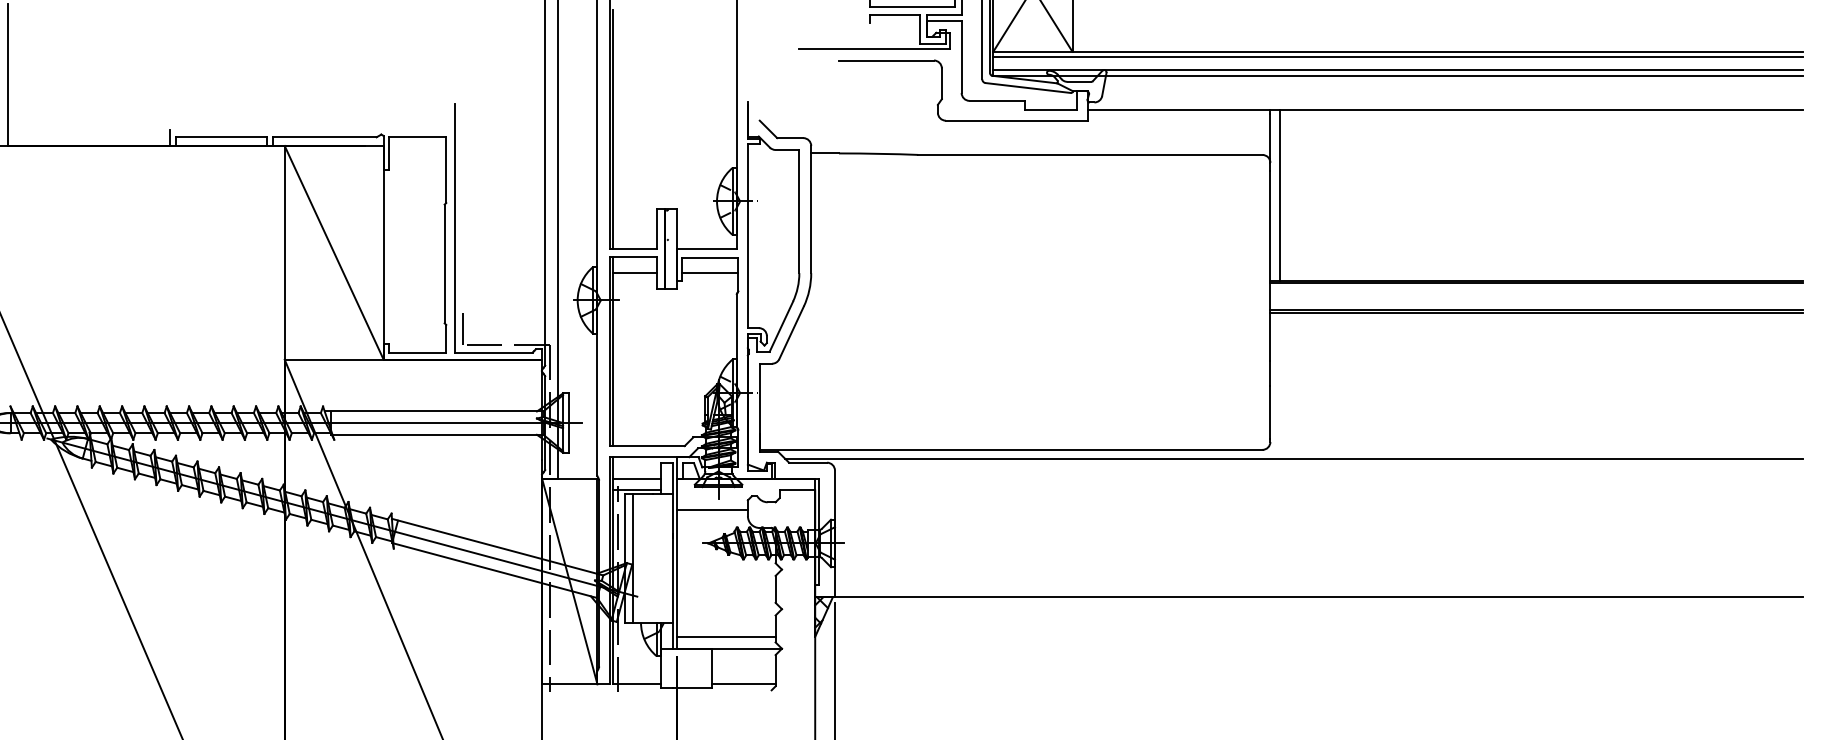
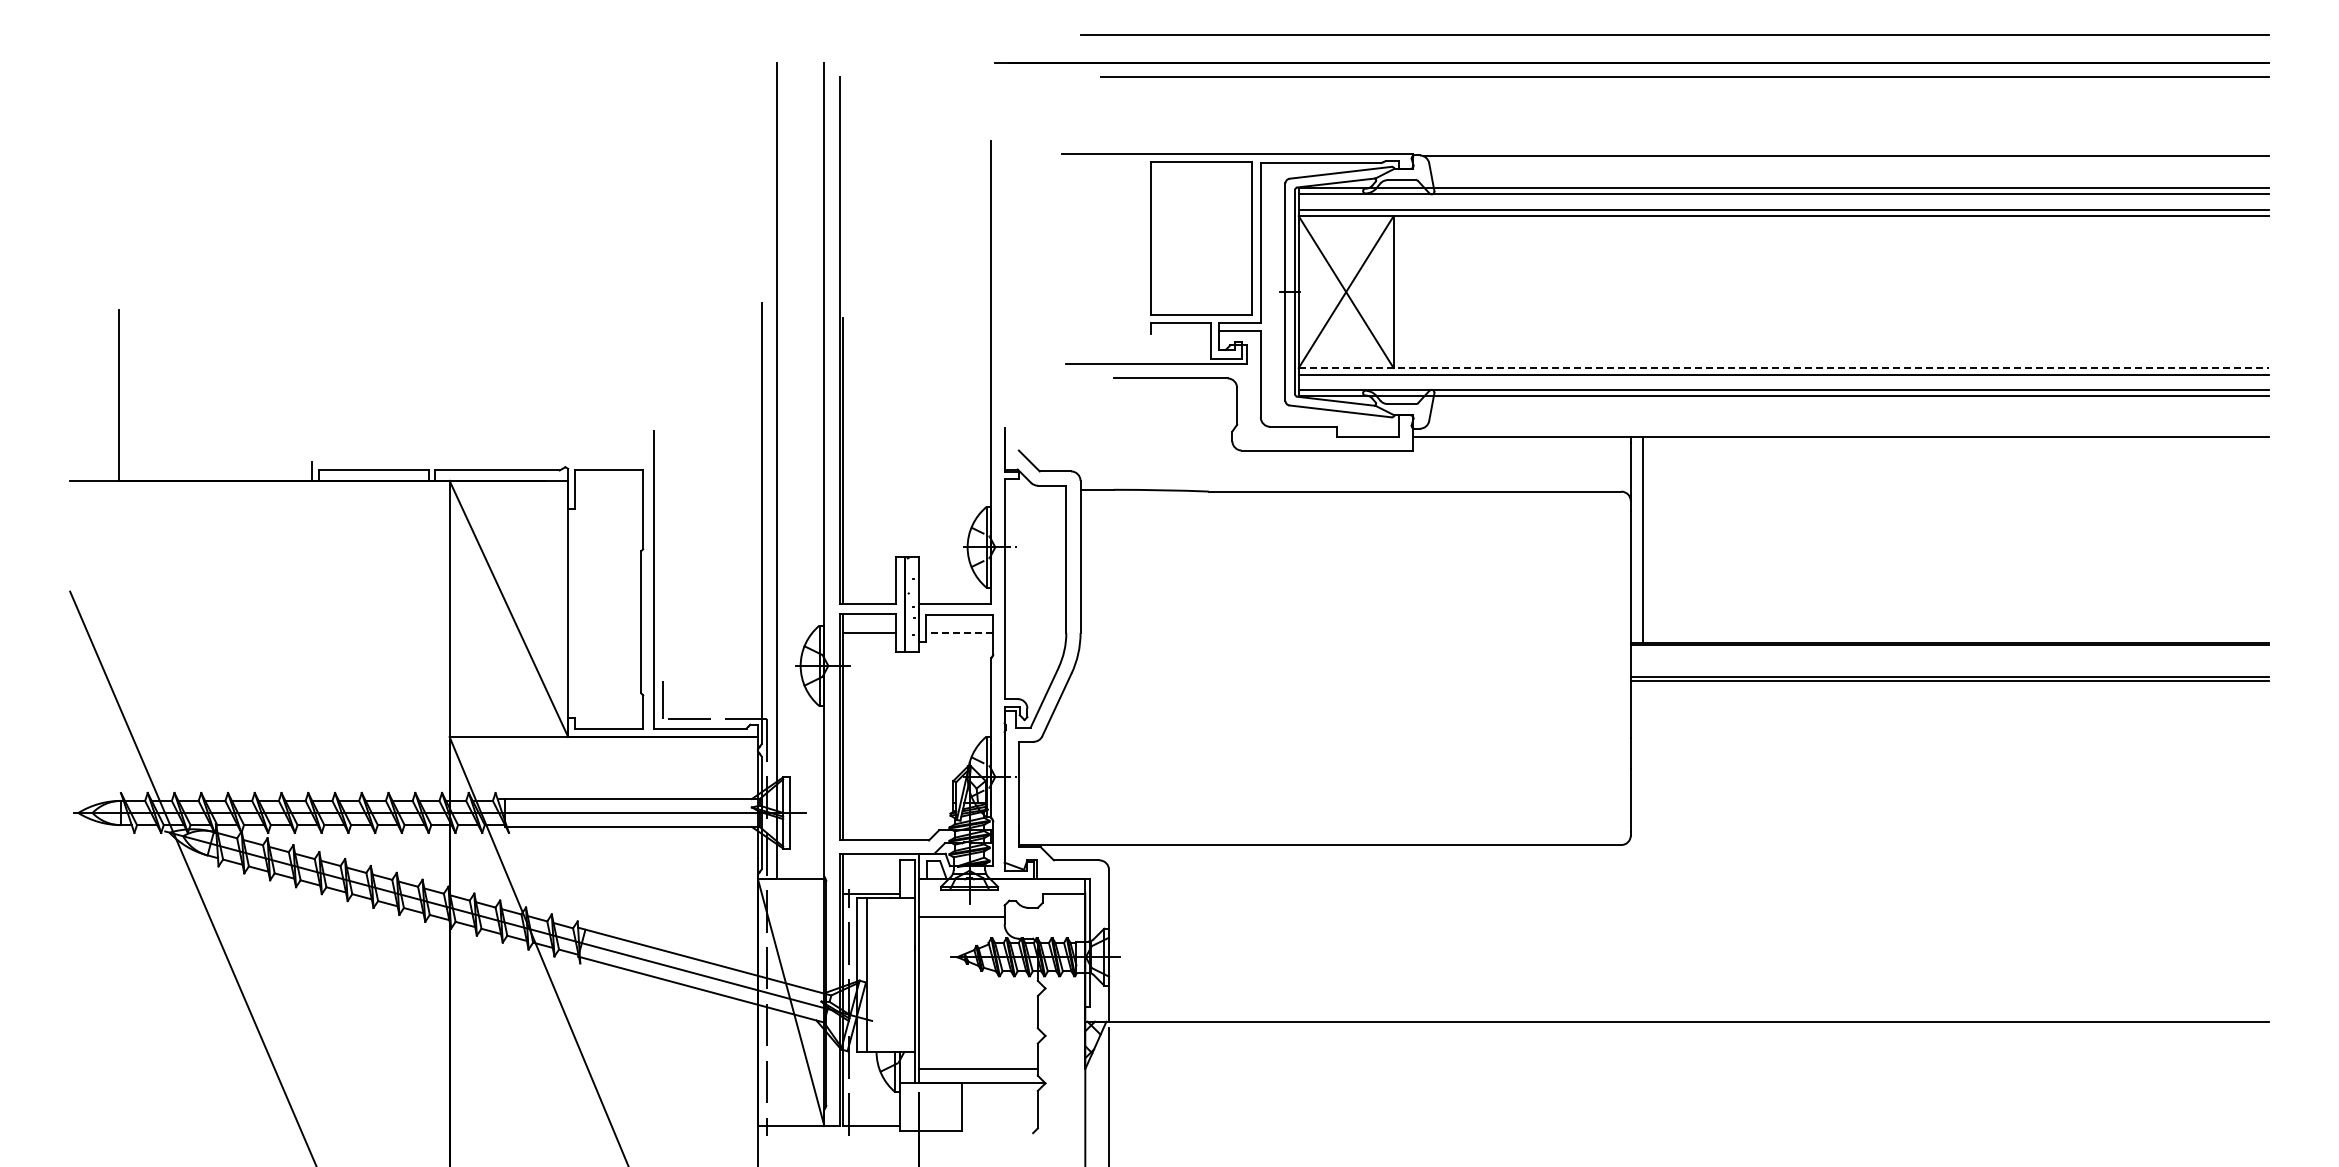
line: (1398, 52) -> (1784, 368), solid -> dashed
line: (710, 272) -> (959, 632), solid -> dashed
line: (1293, 458) -> (1658, 855), removed
line: (636, 478) -> (871, 879), removed
line: (743, 684) -> (999, 1126), removed

